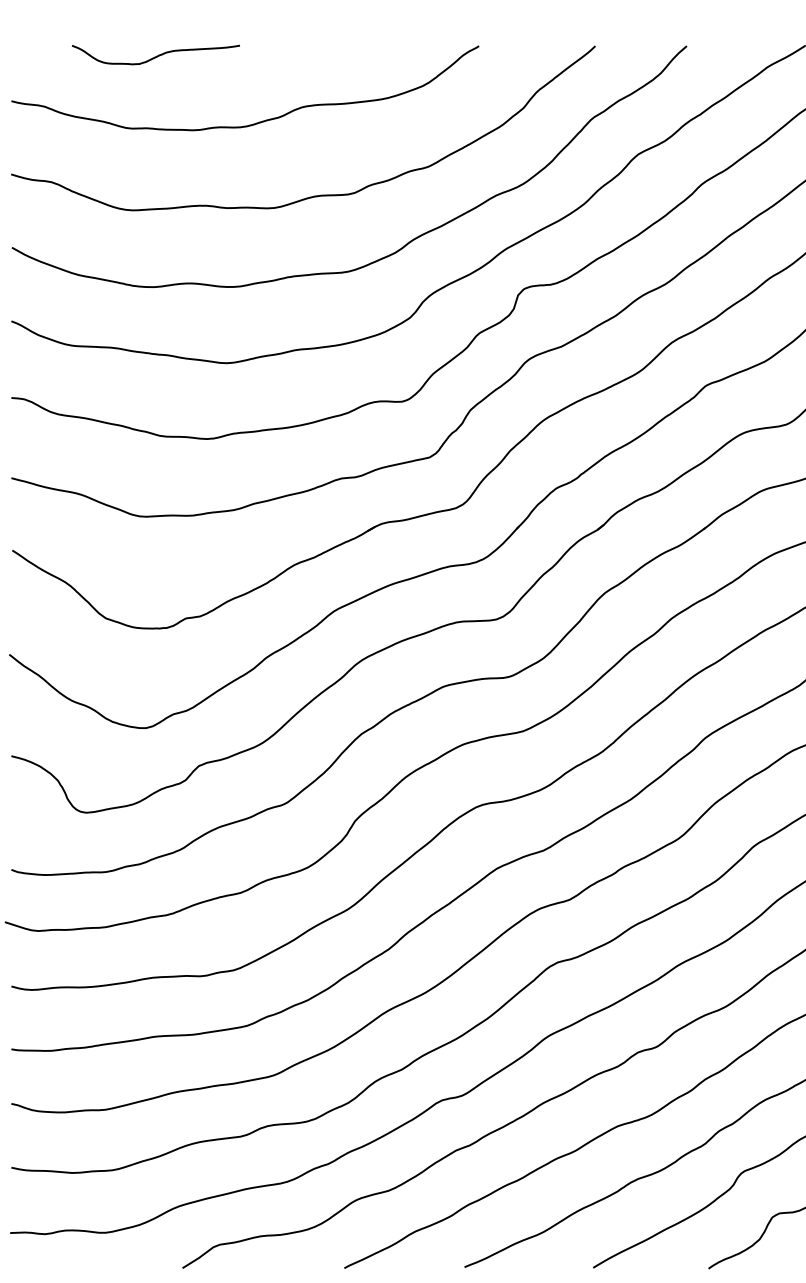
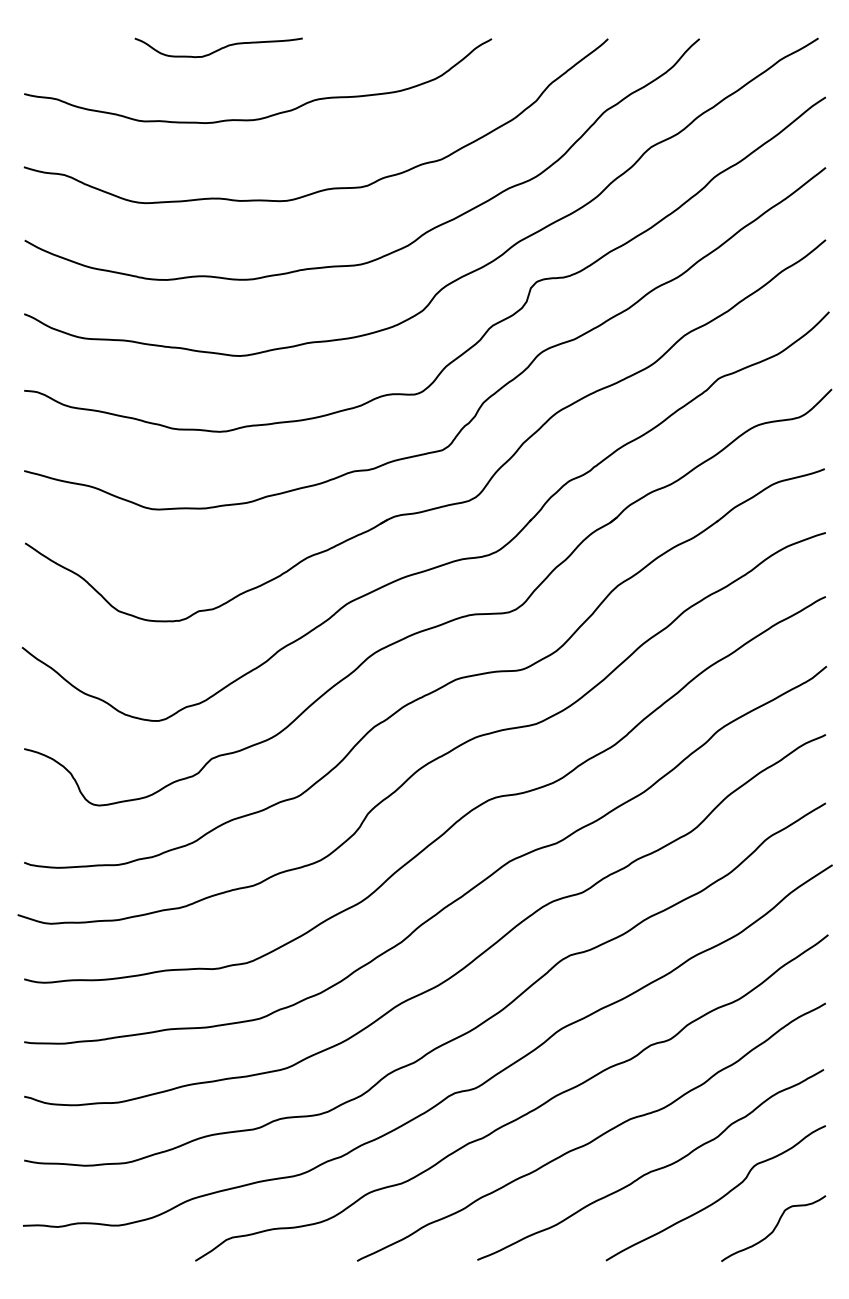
curve: (156, 55) -> (219, 48), moved

